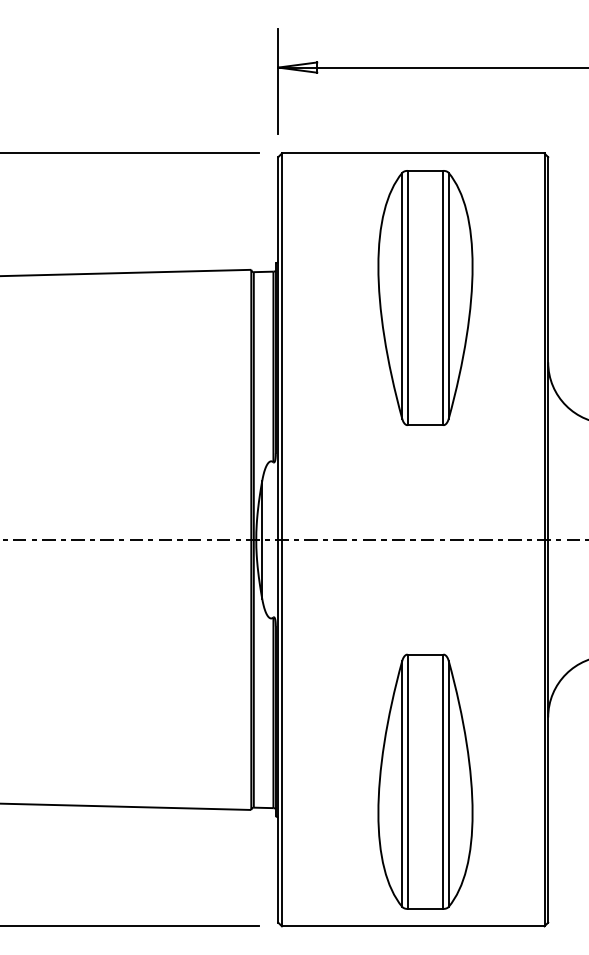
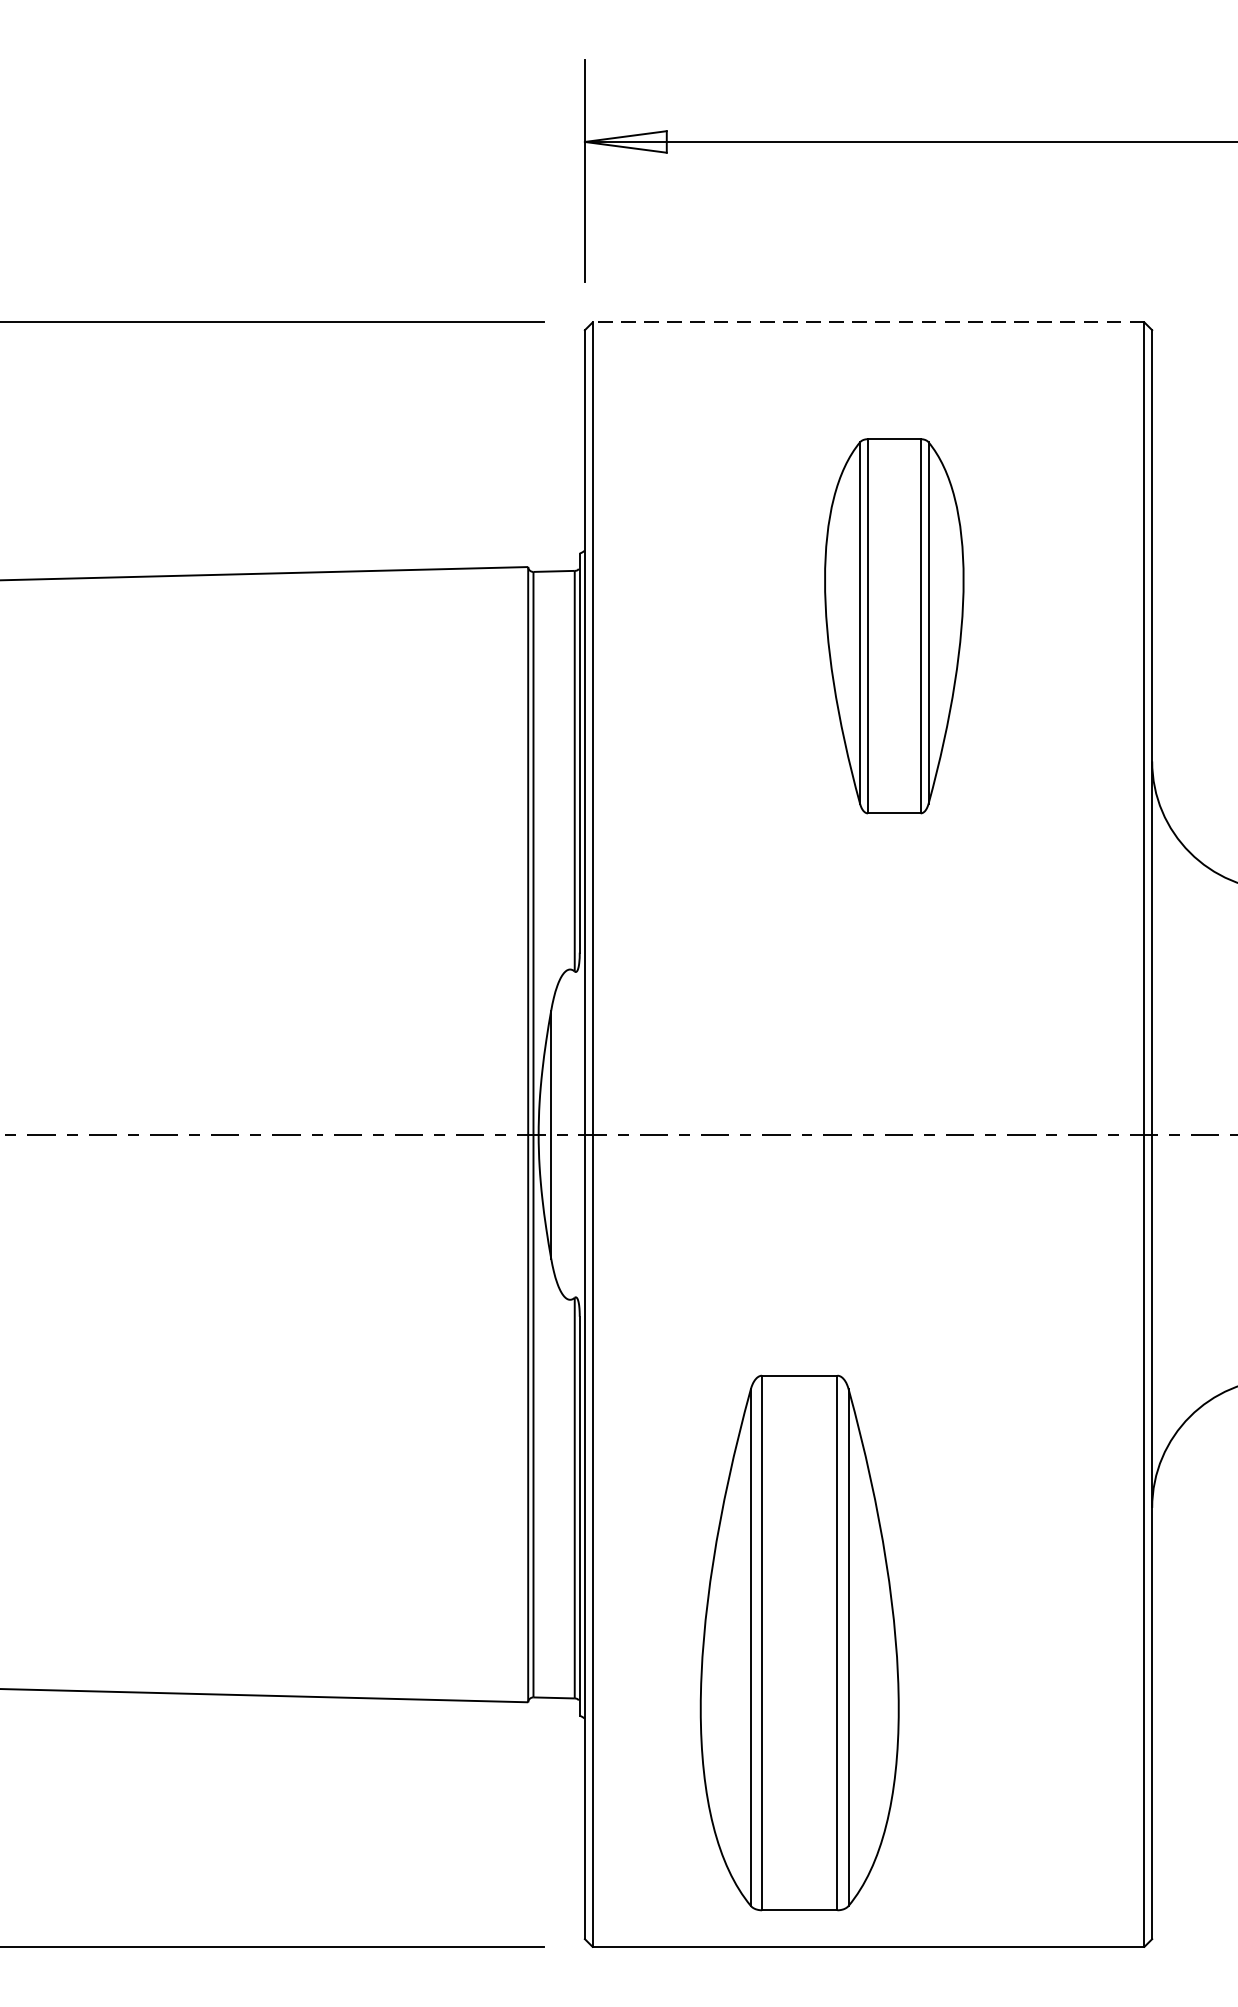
line: (412, 153) -> (867, 322), solid -> dashed
part: (425, 297) -> (894, 625), size x0.7
part: (425, 781) -> (799, 1642), moved

